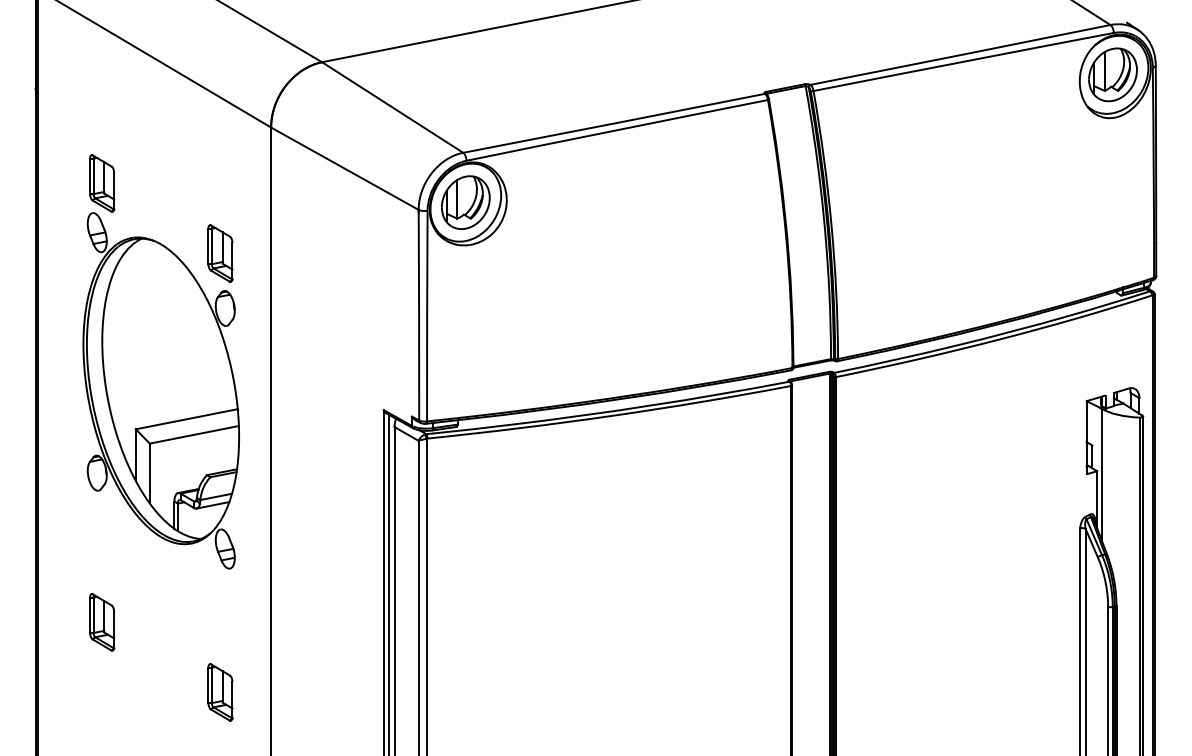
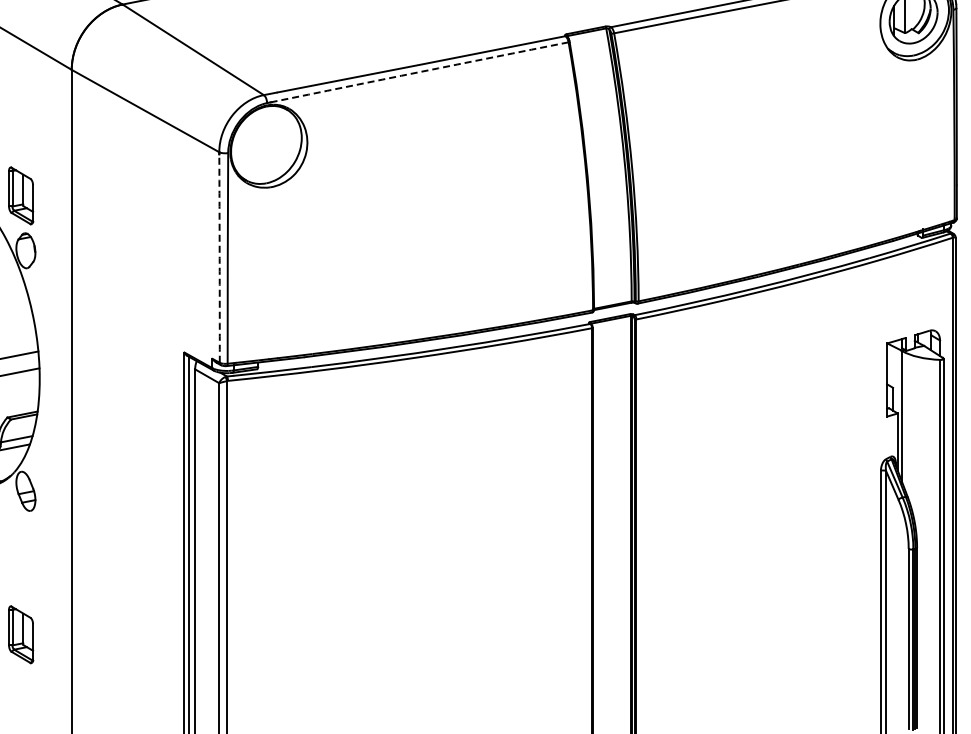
arc: (619, 129) -> (420, 71), solid -> dashed
part: (465, 202) -> (266, 144), removed
arc: (419, 316) -> (220, 258), solid -> dashed

